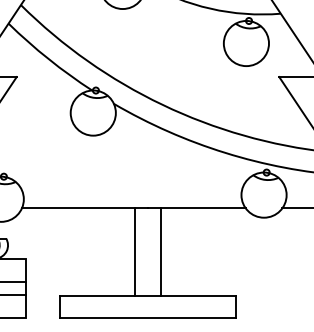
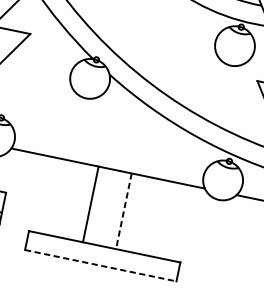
line: (134, 251) -> (90, 203), moved
line: (161, 252) -> (124, 211), solid -> dashed
line: (148, 317) -> (101, 265), solid -> dashed

